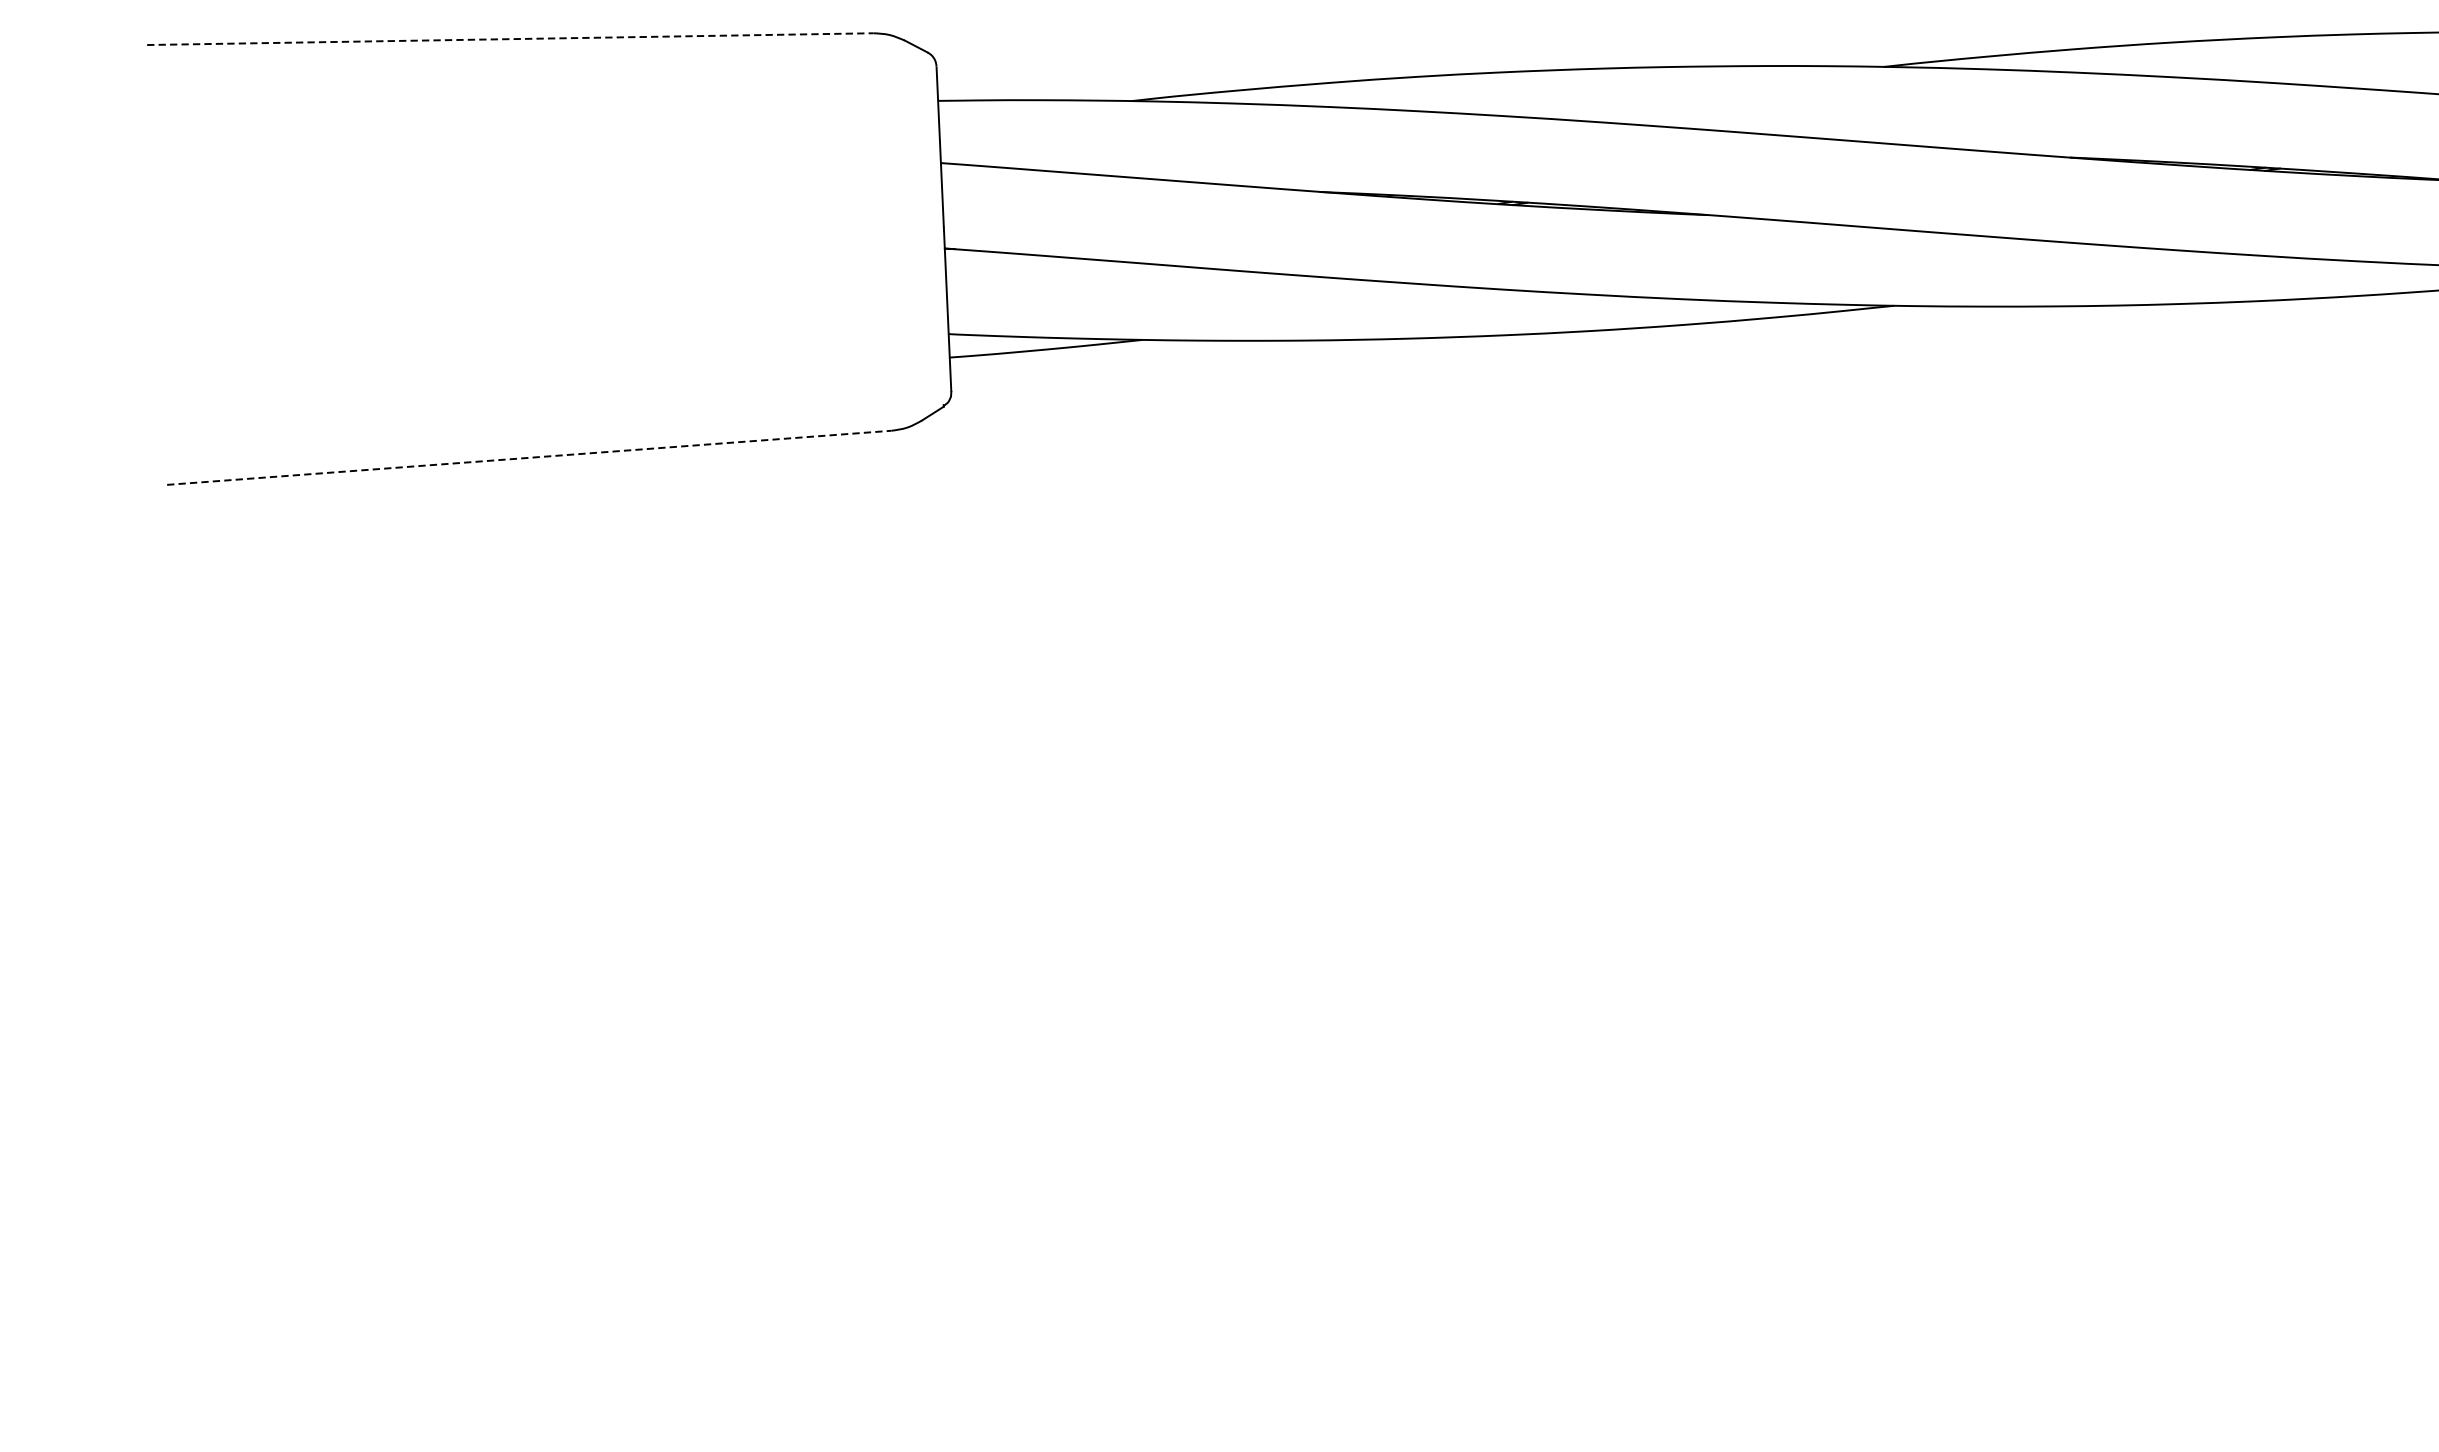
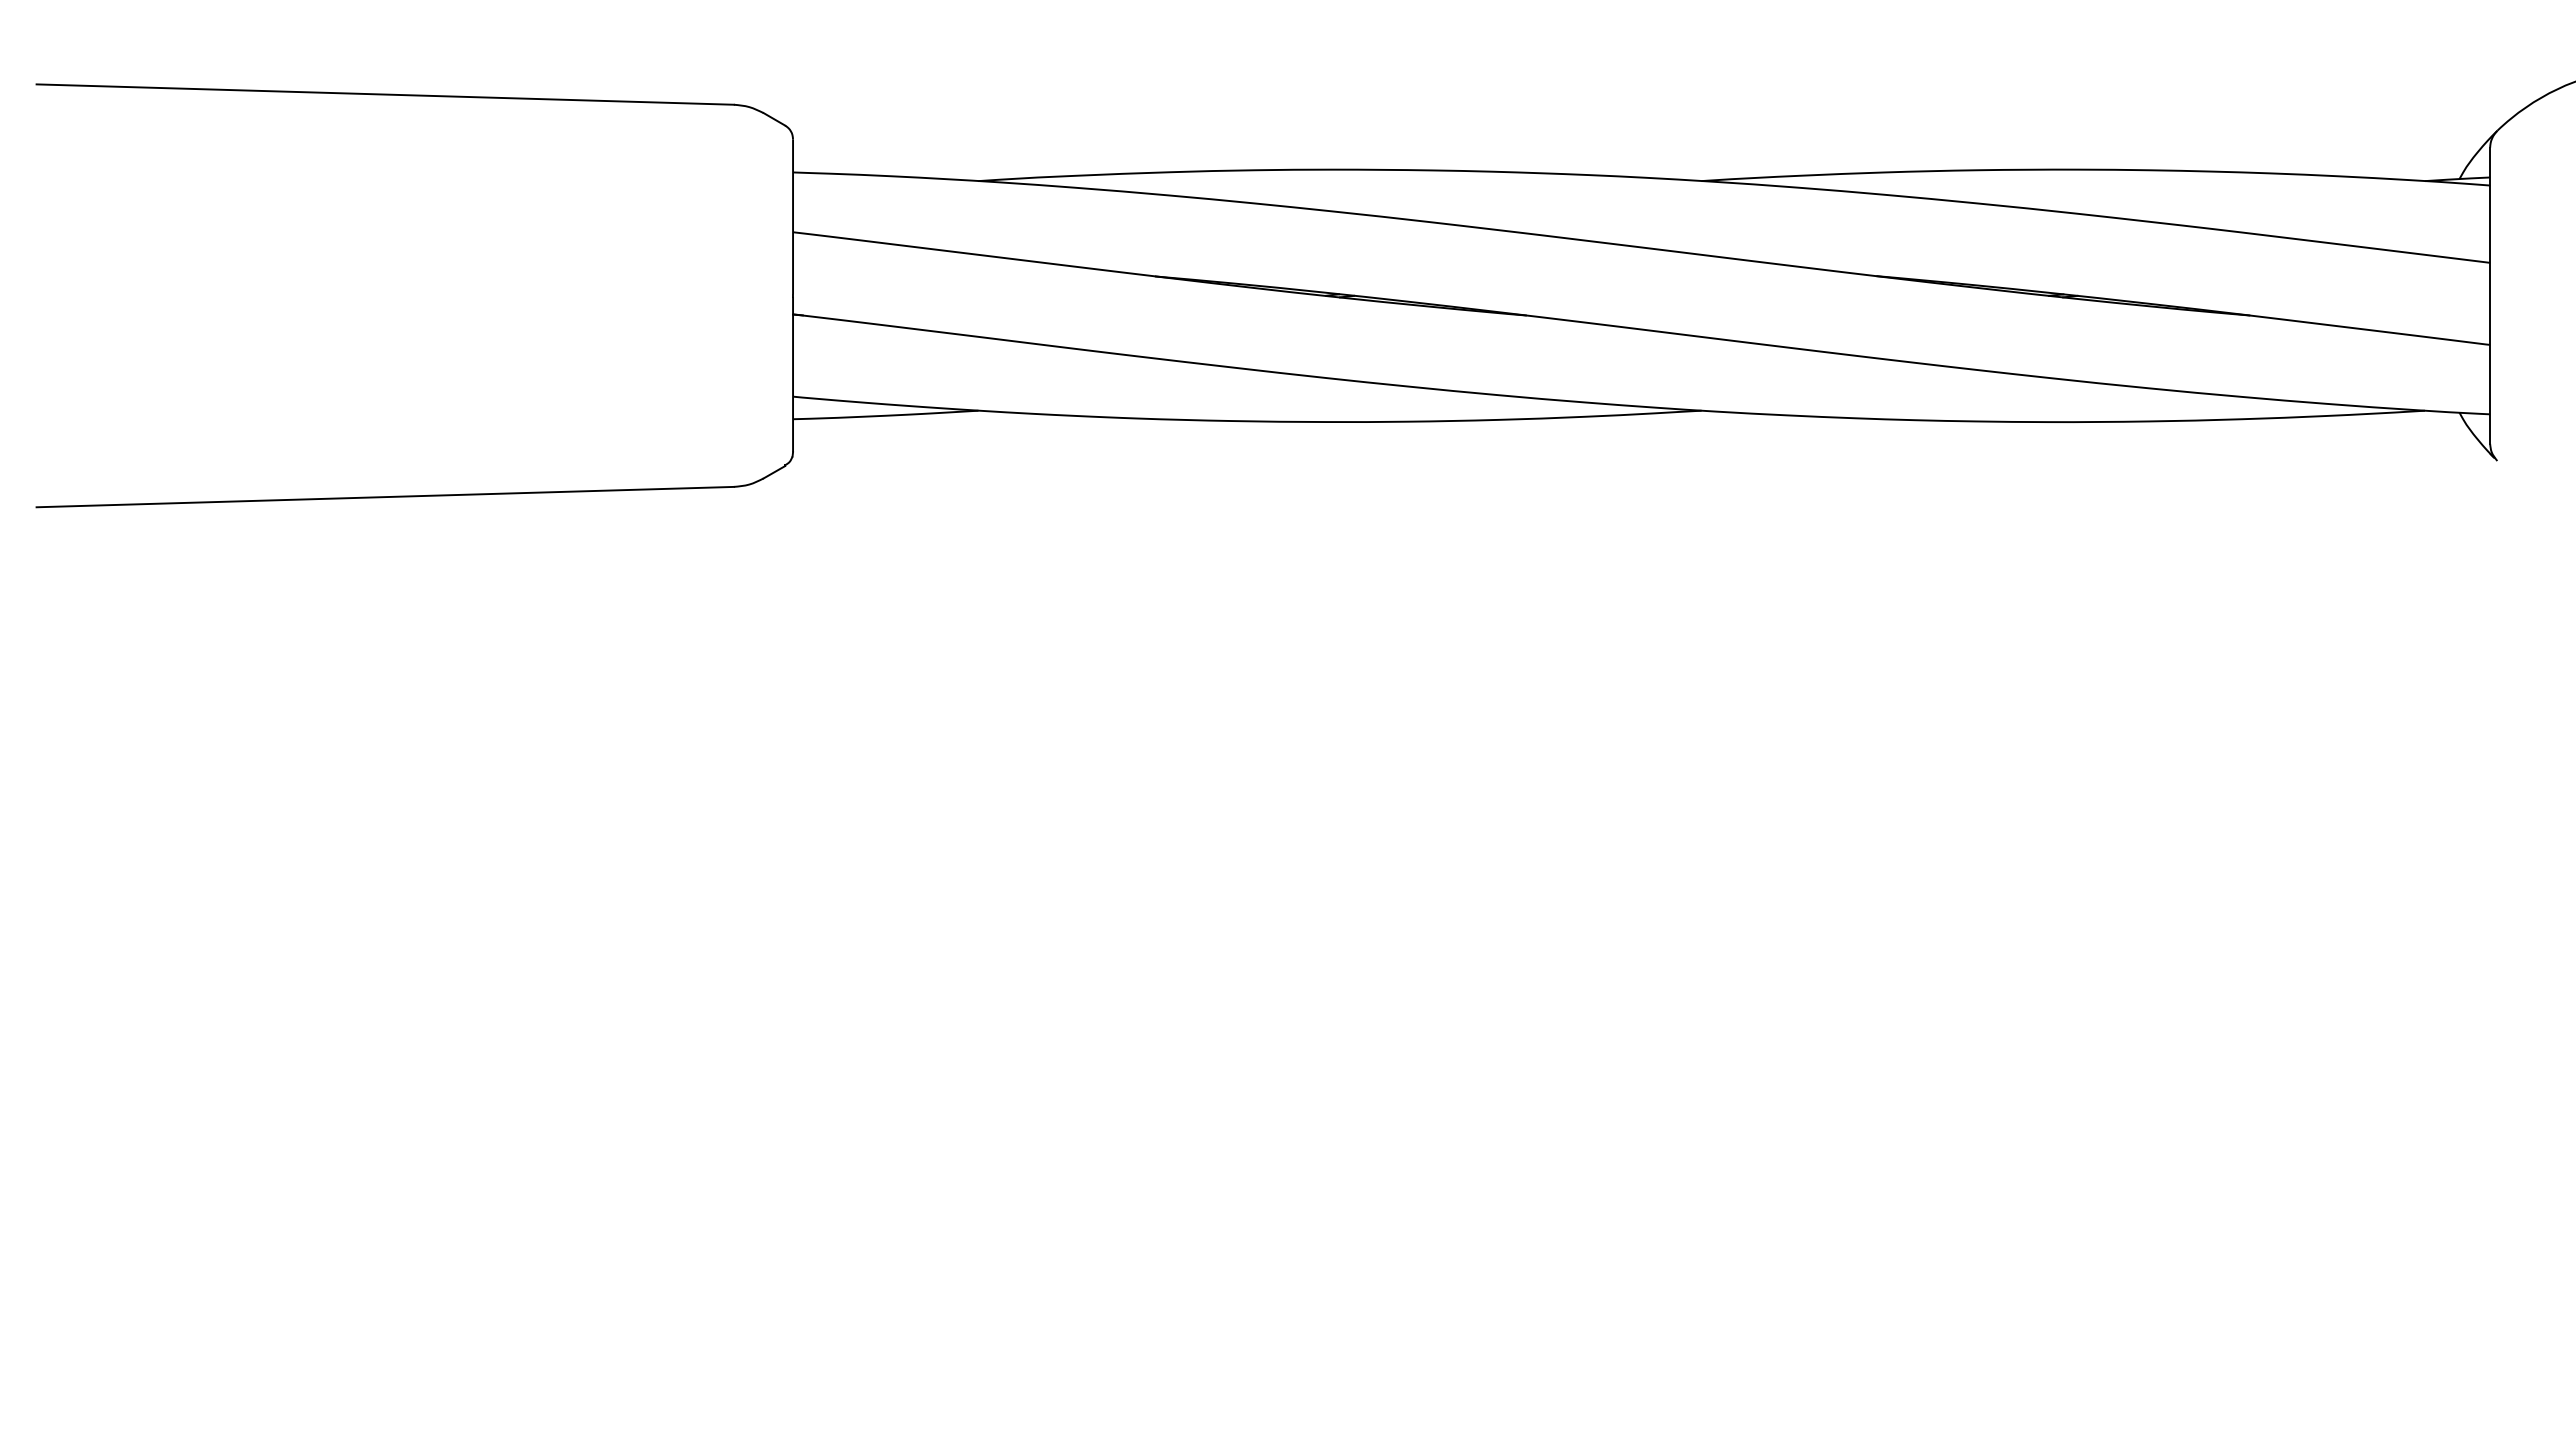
line: (510, 39) -> (385, 94), dashed -> solid
line: (529, 458) -> (385, 497), dashed -> solid

